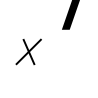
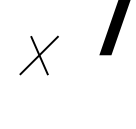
part: (28, 51) -> (38, 54), moved

